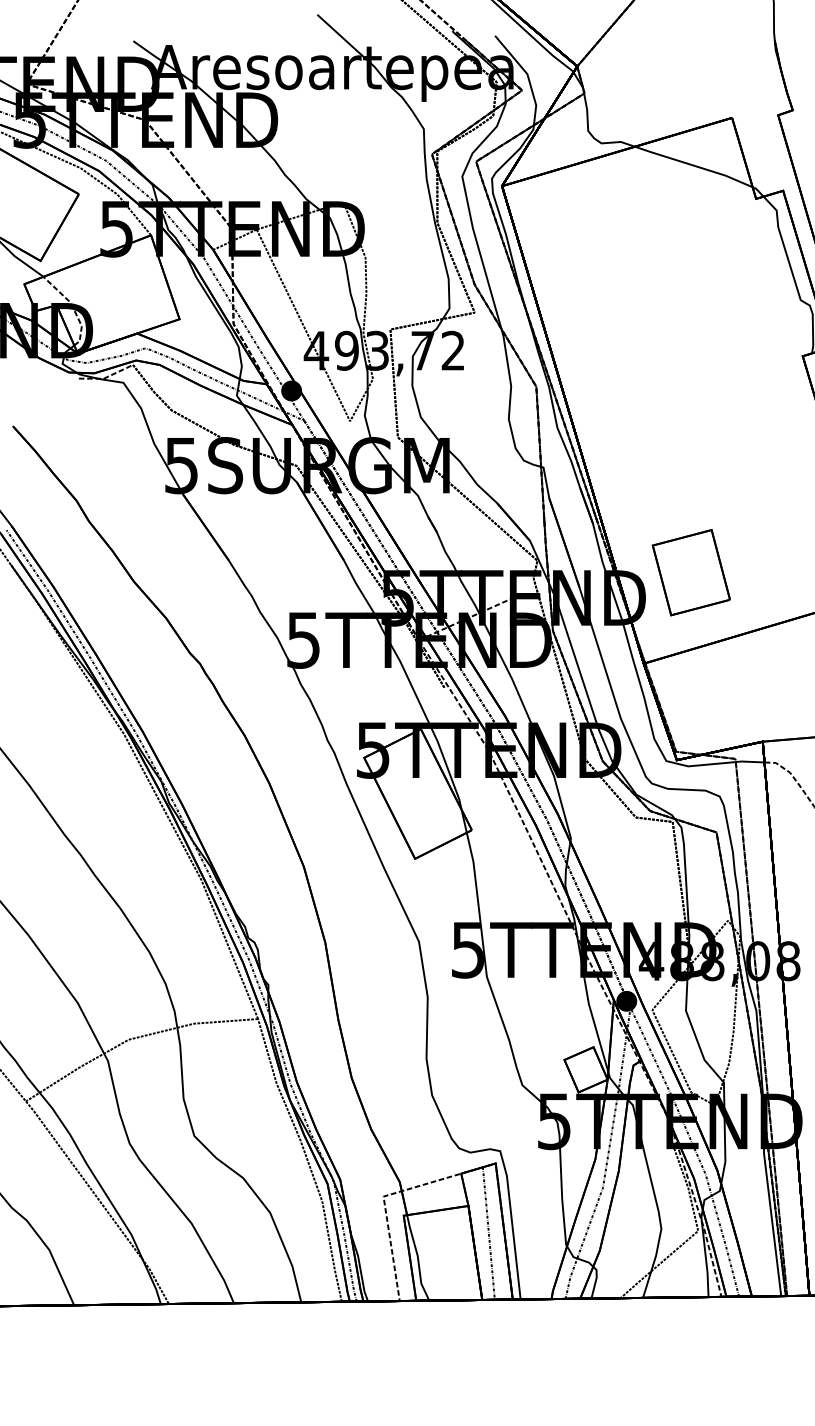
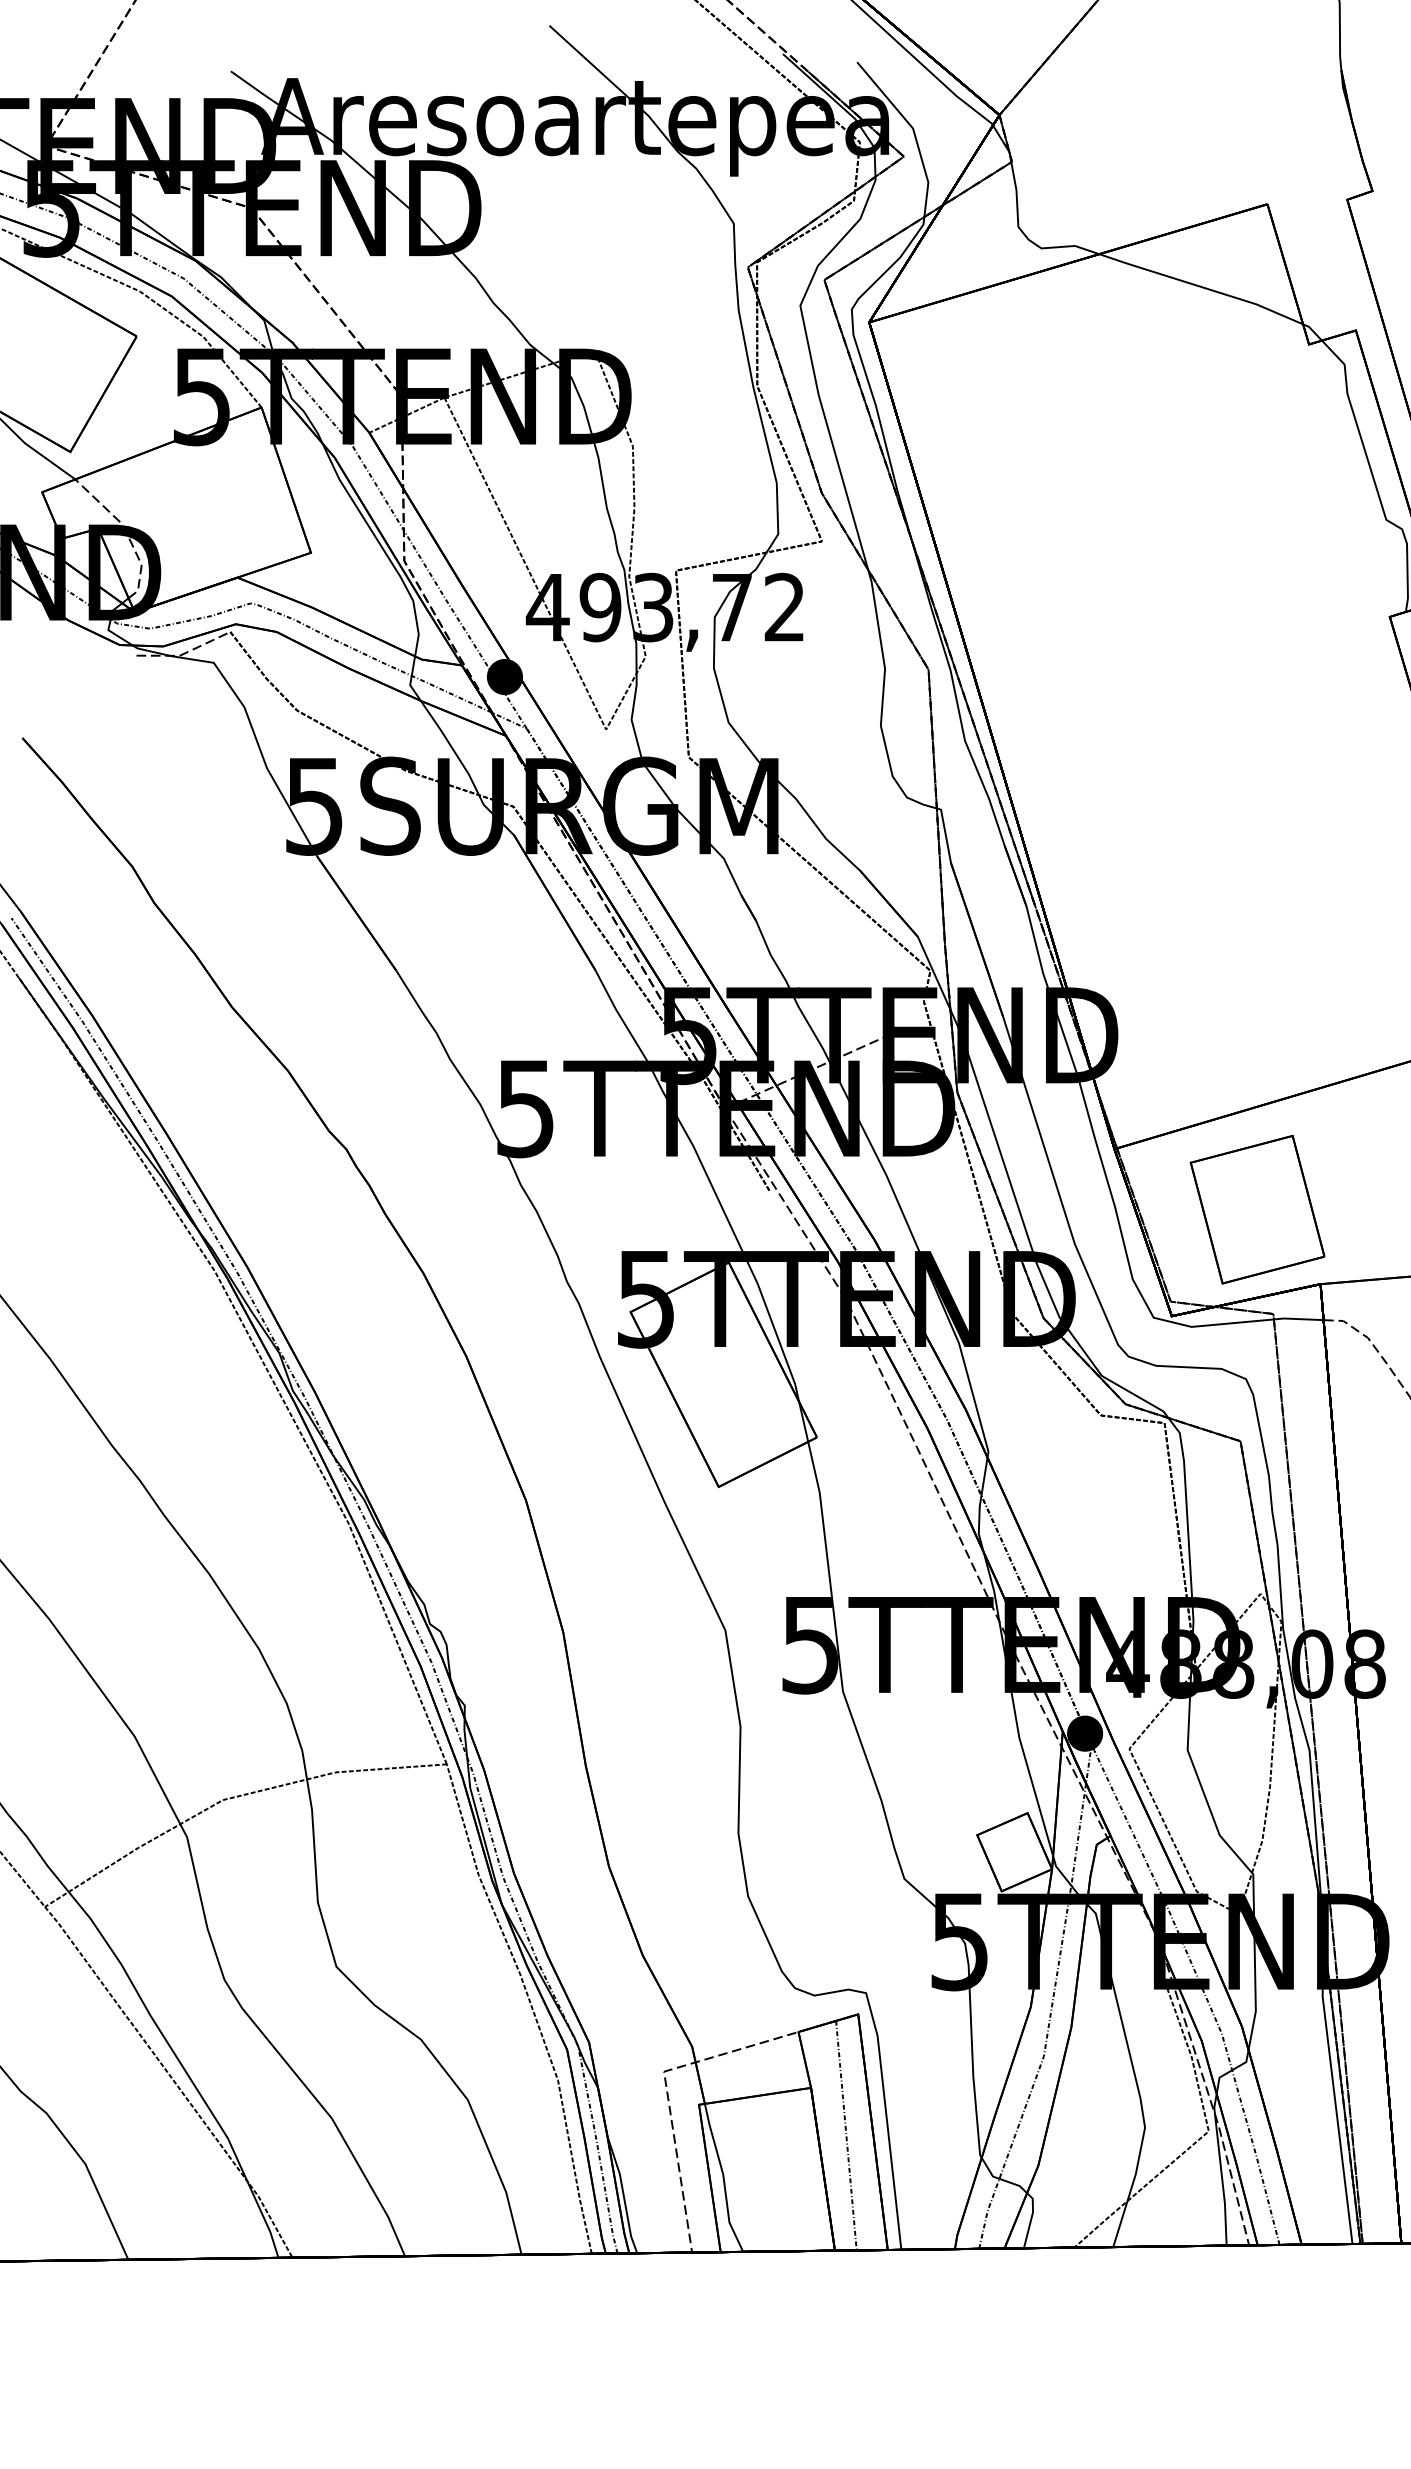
part: (690, 572) -> (1256, 1209), moved

